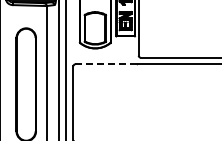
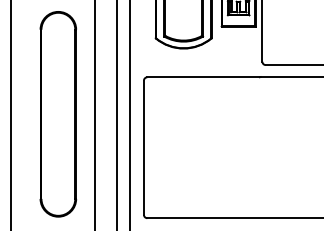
line: (106, 64) -> (203, 77), dashed -> solid

